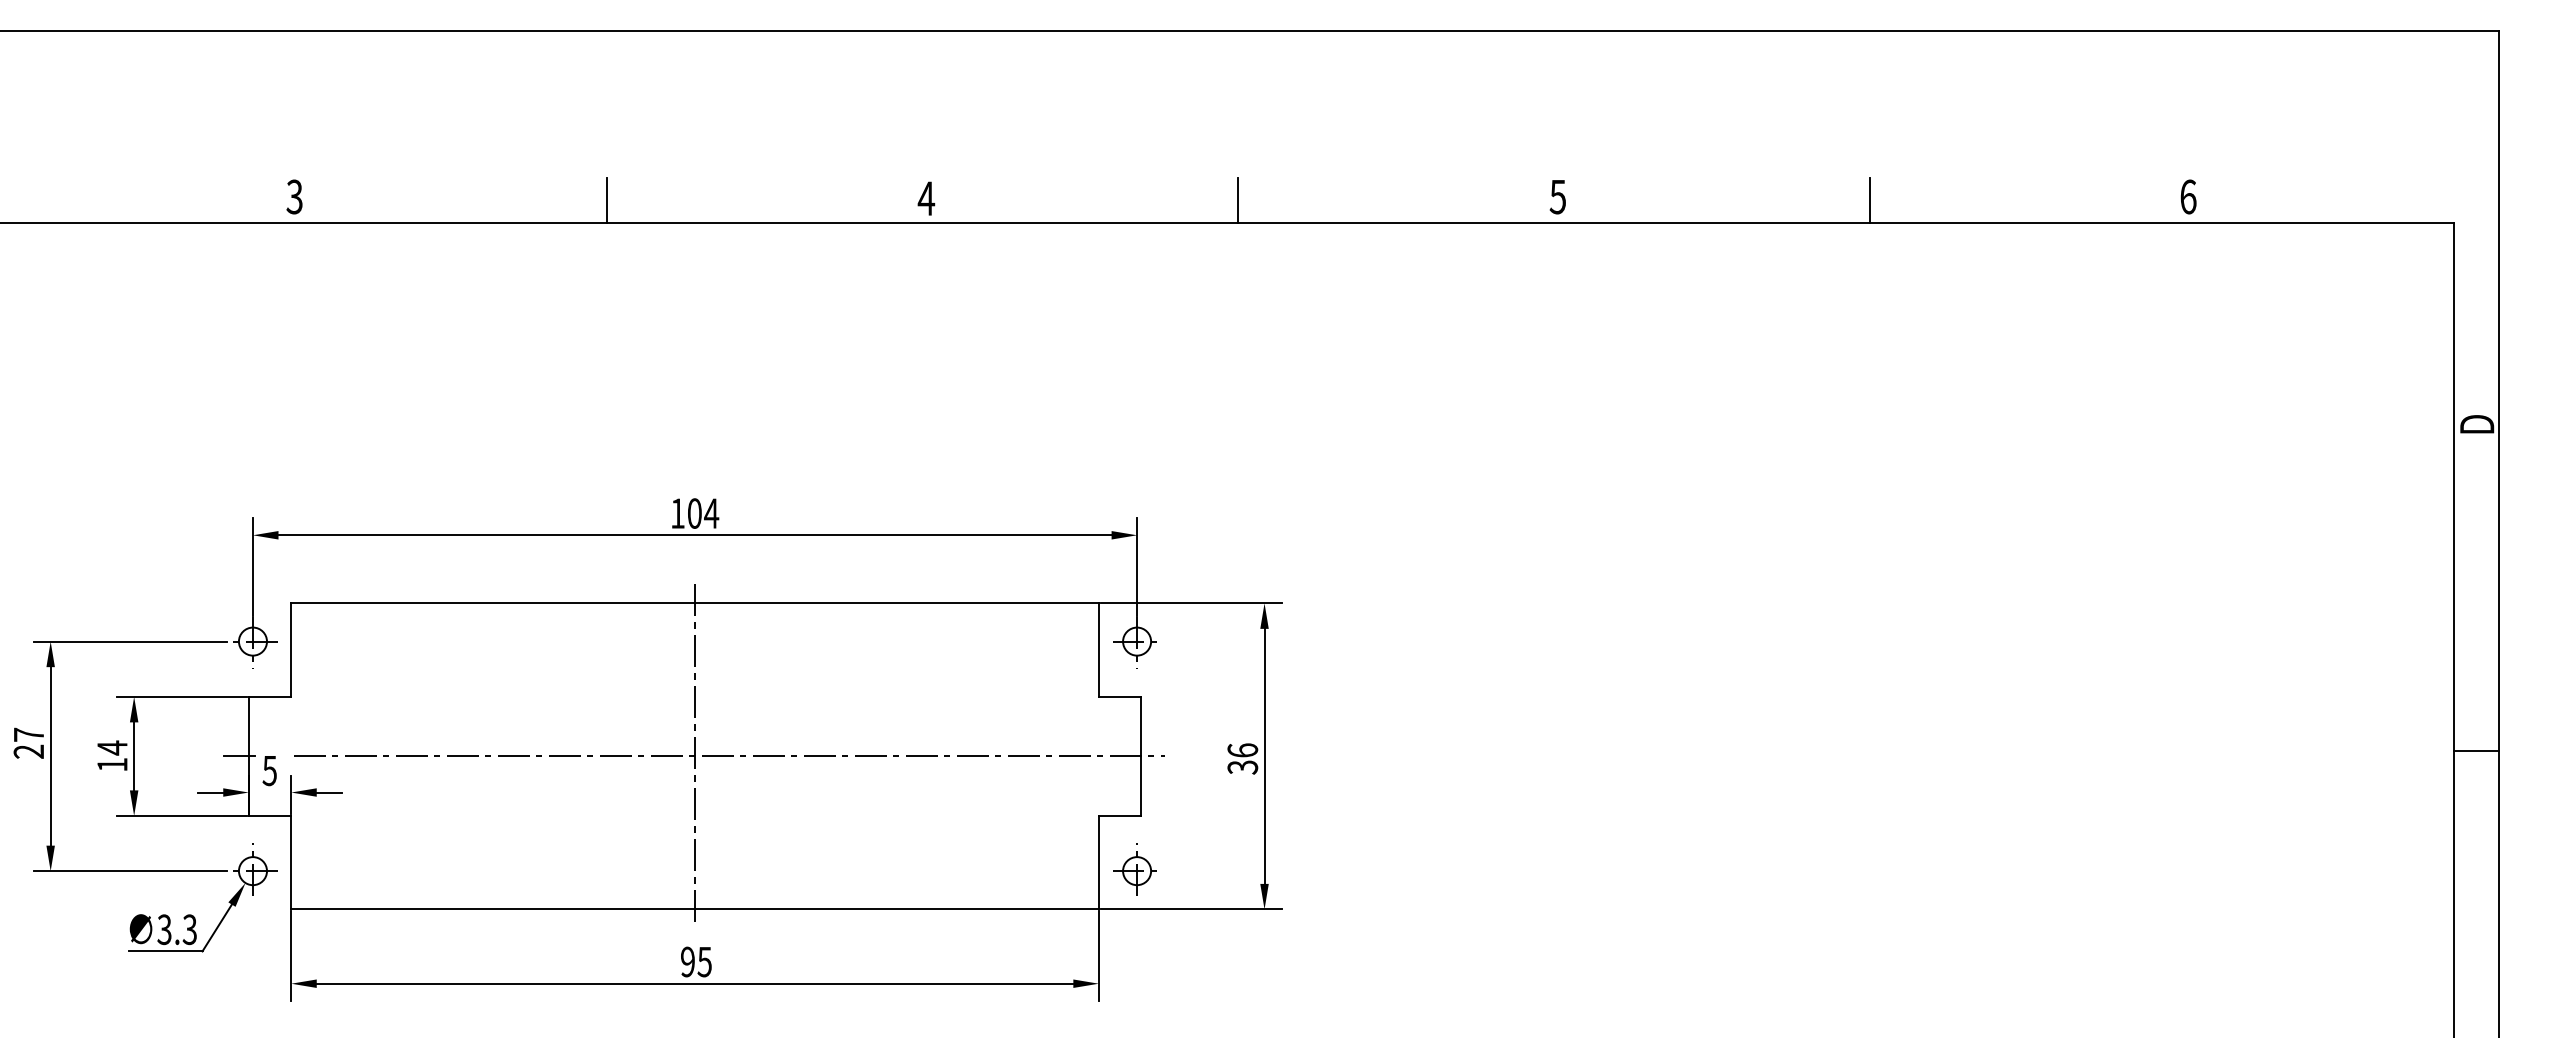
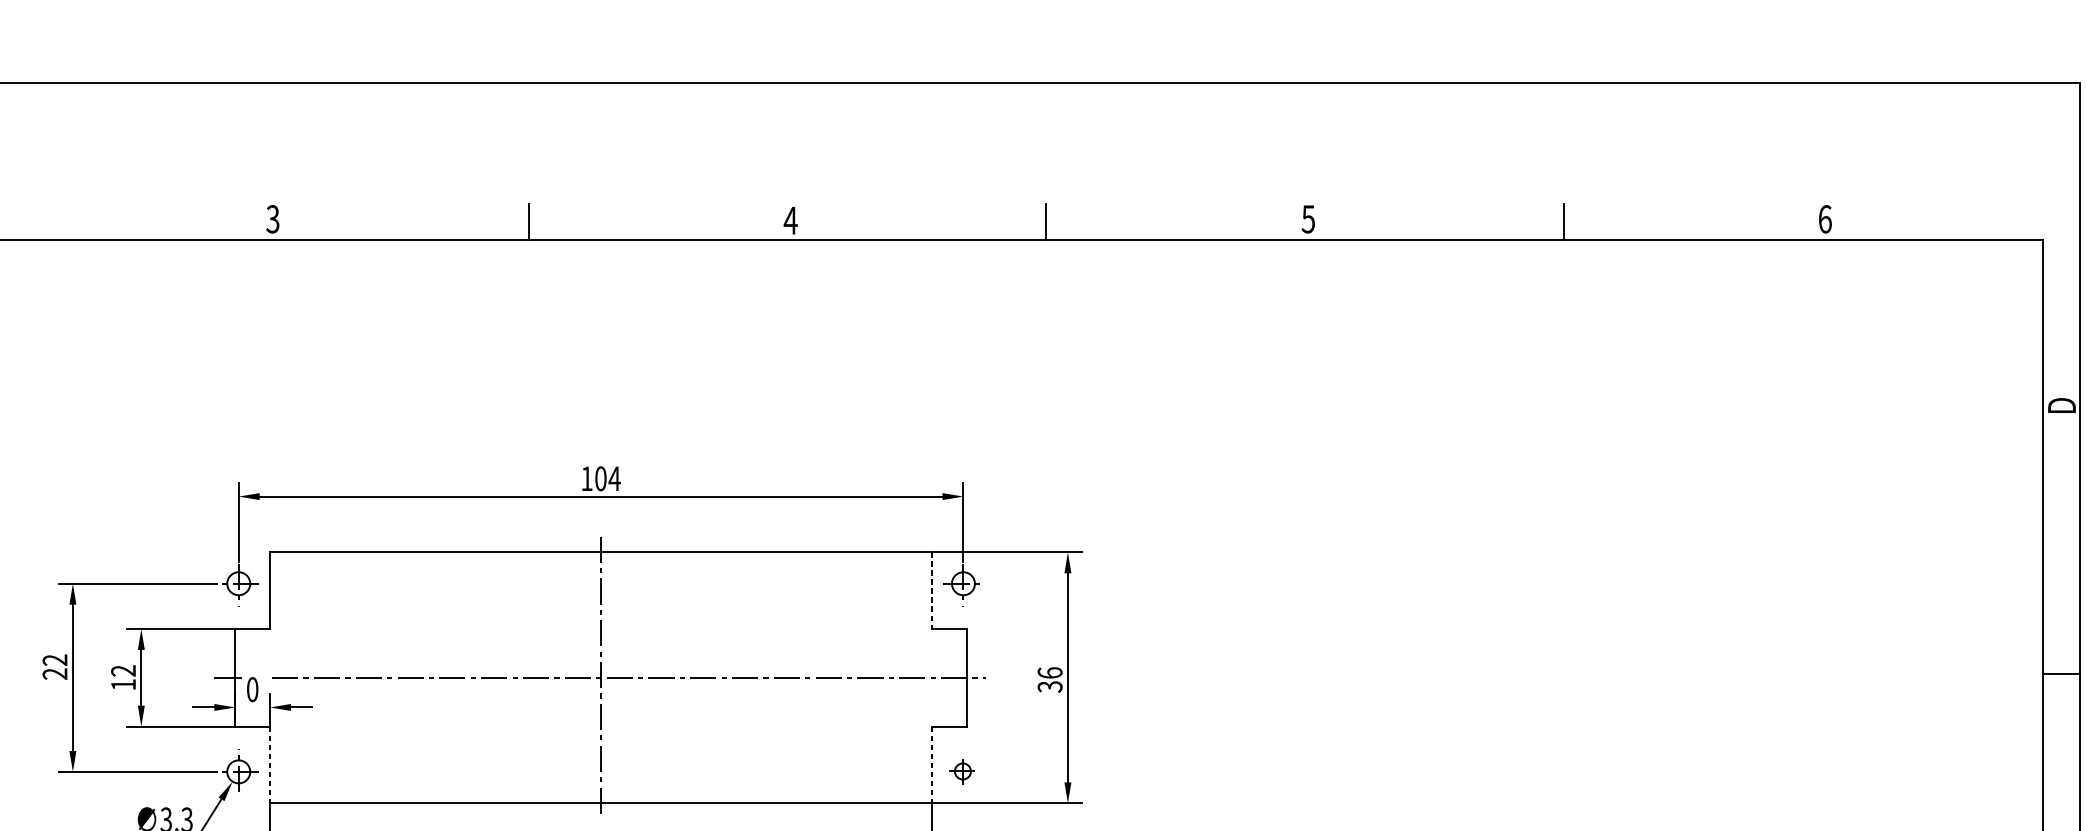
line: (1098, 650) -> (931, 591), solid -> dashed
text: (28, 734) -> (54, 659), 27 -> 22
text: (112, 747) -> (123, 670), 14 -> 12
text: (269, 770) -> (252, 689), 5 -> 0
line: (291, 862) -> (270, 764), solid -> dashed
line: (1098, 862) -> (931, 764), solid -> dashed
part: (1134, 869) -> (961, 770), size x0.7

